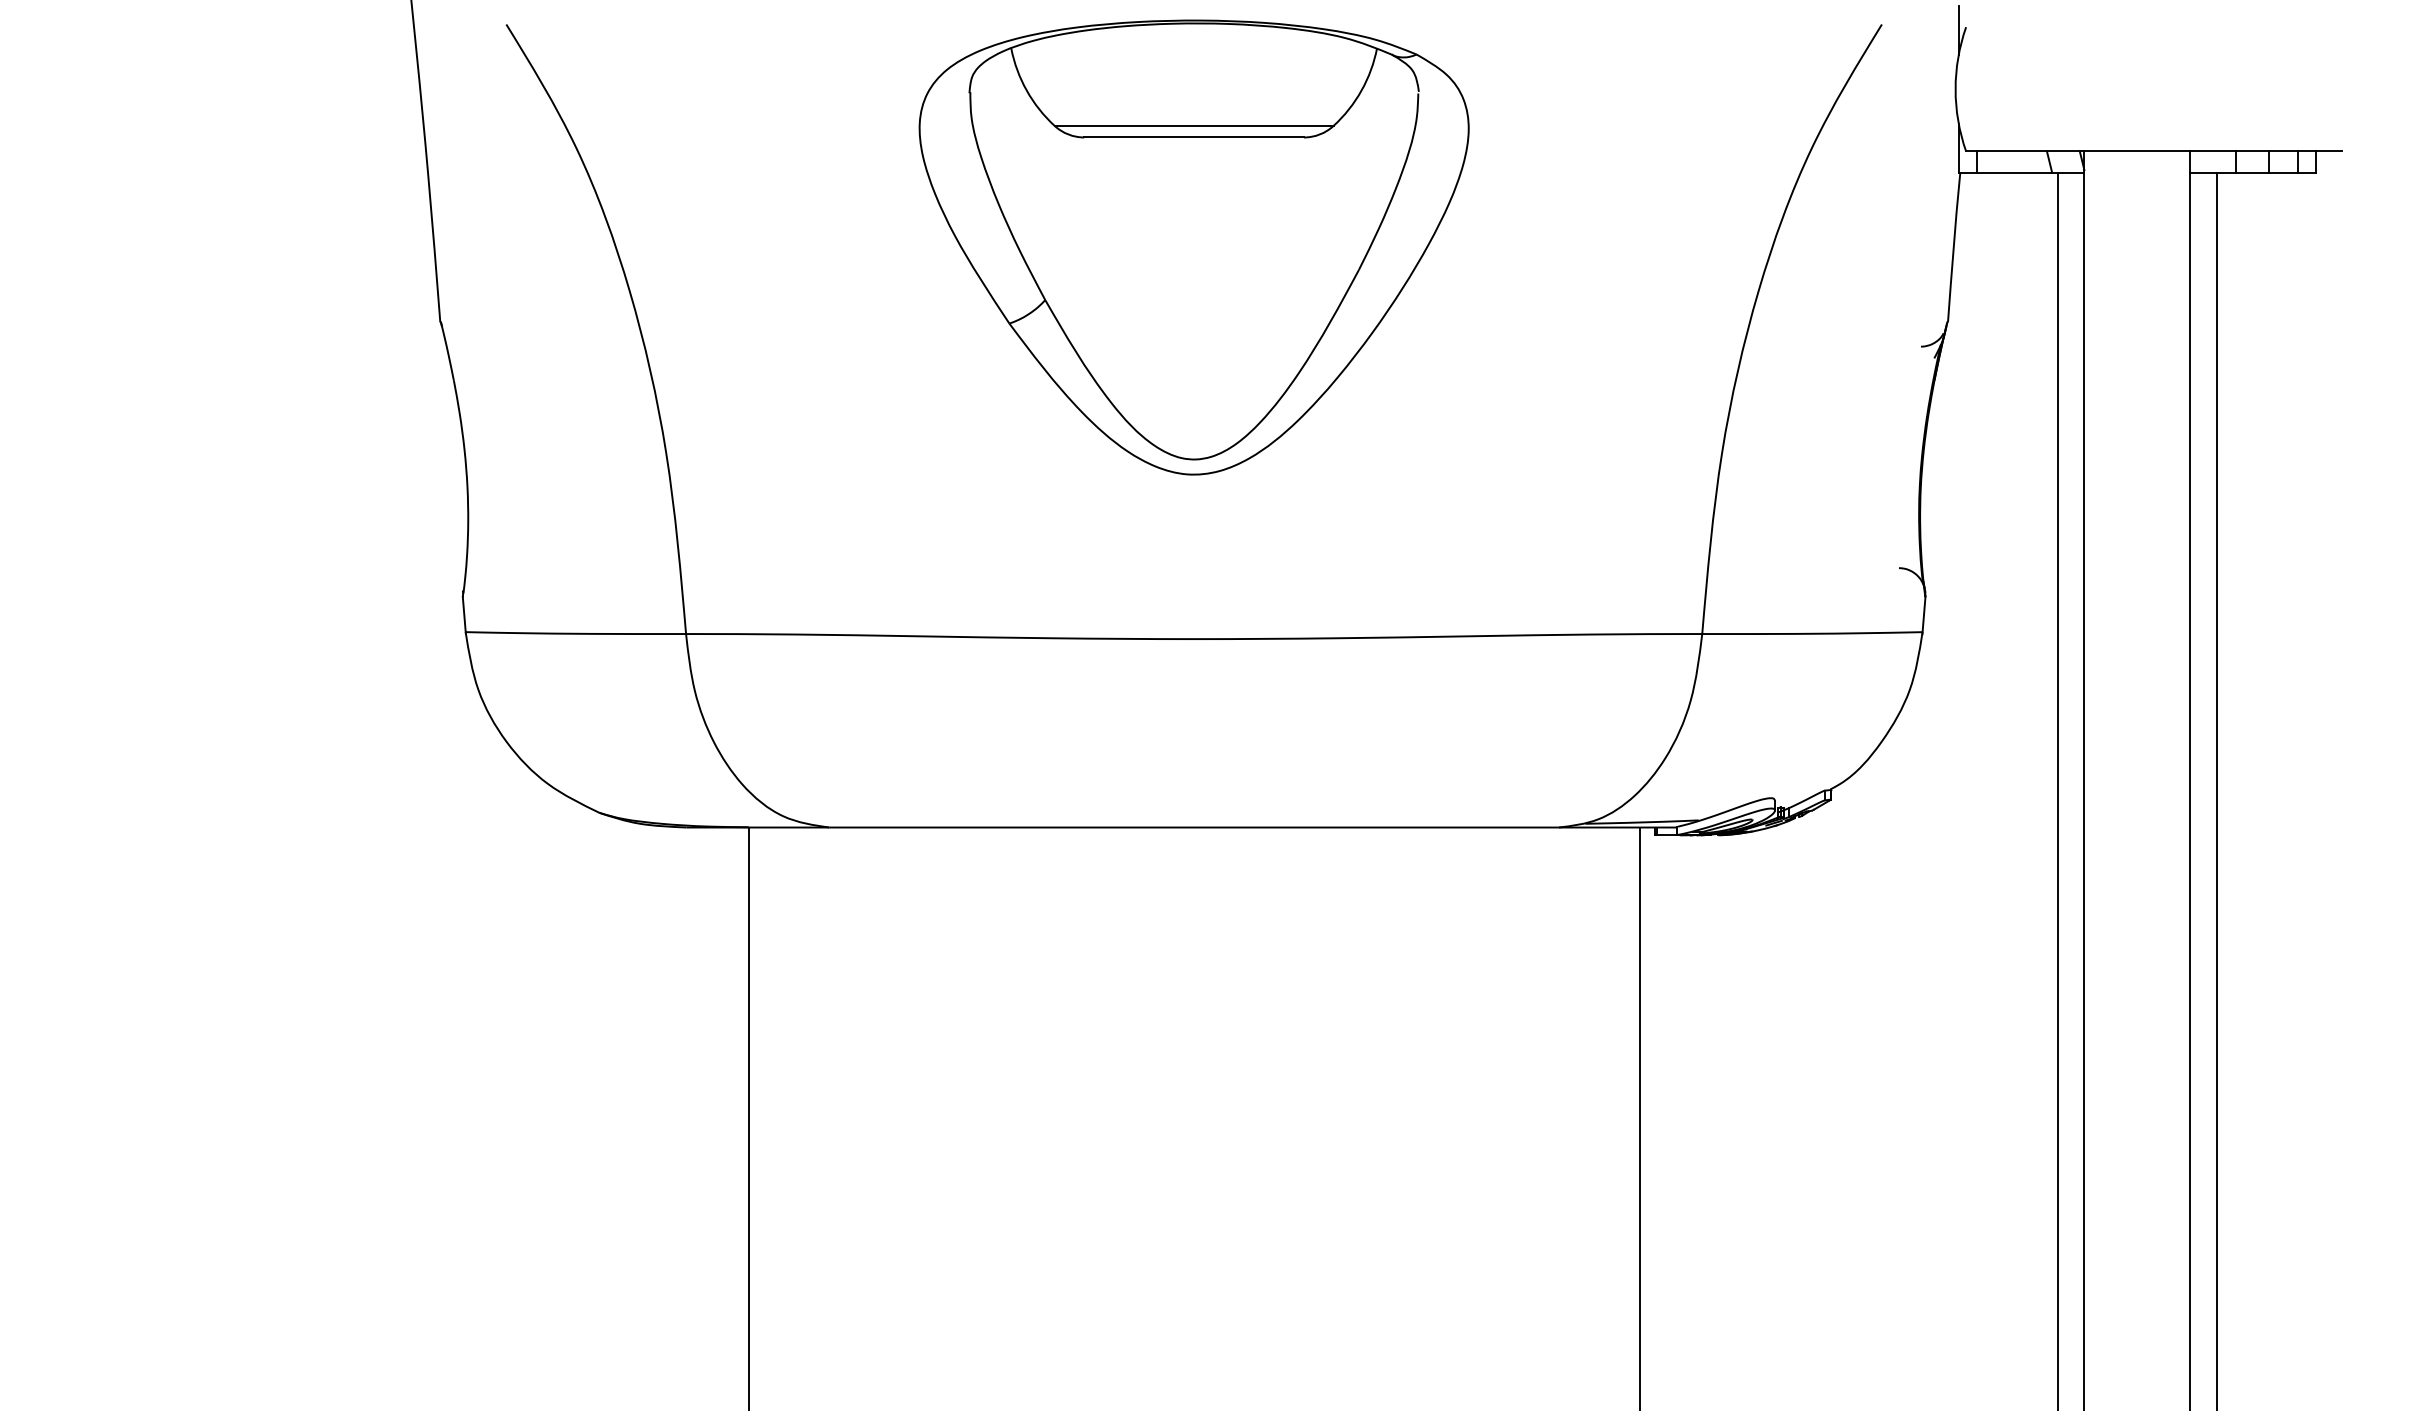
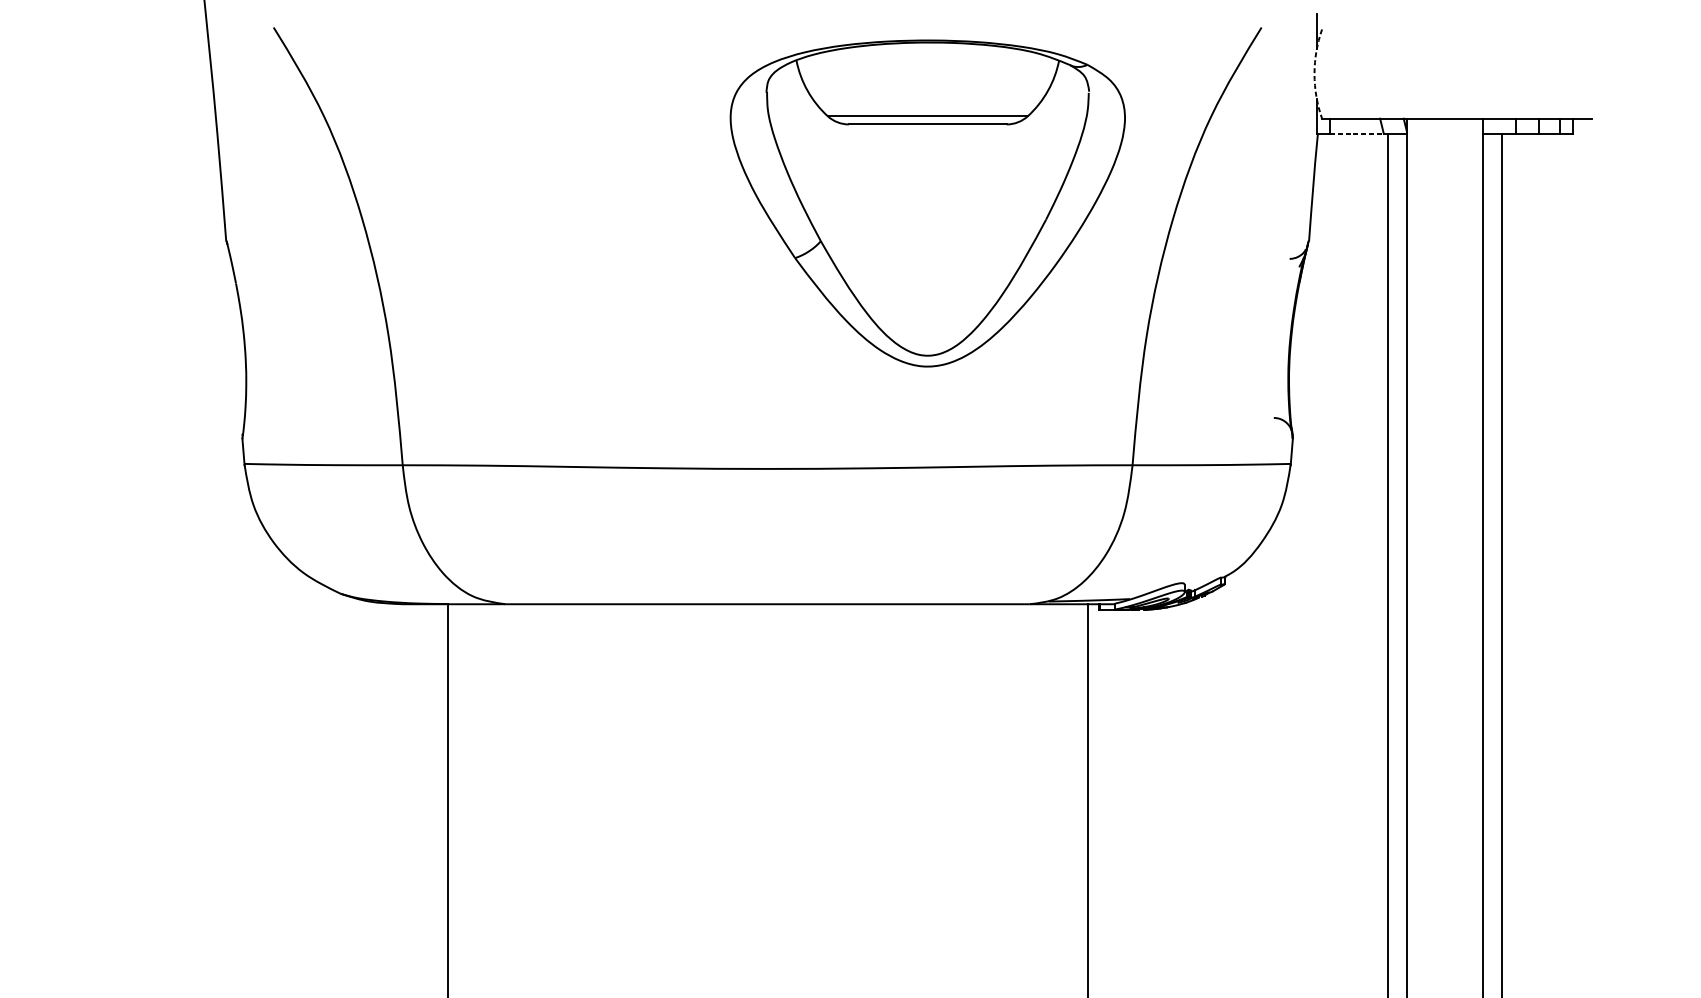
arc: (1955, 89) -> (1314, 74), solid -> dashed
line: (2014, 172) -> (1356, 133), solid -> dashed
part: (1193, 247) -> (927, 203), moved

